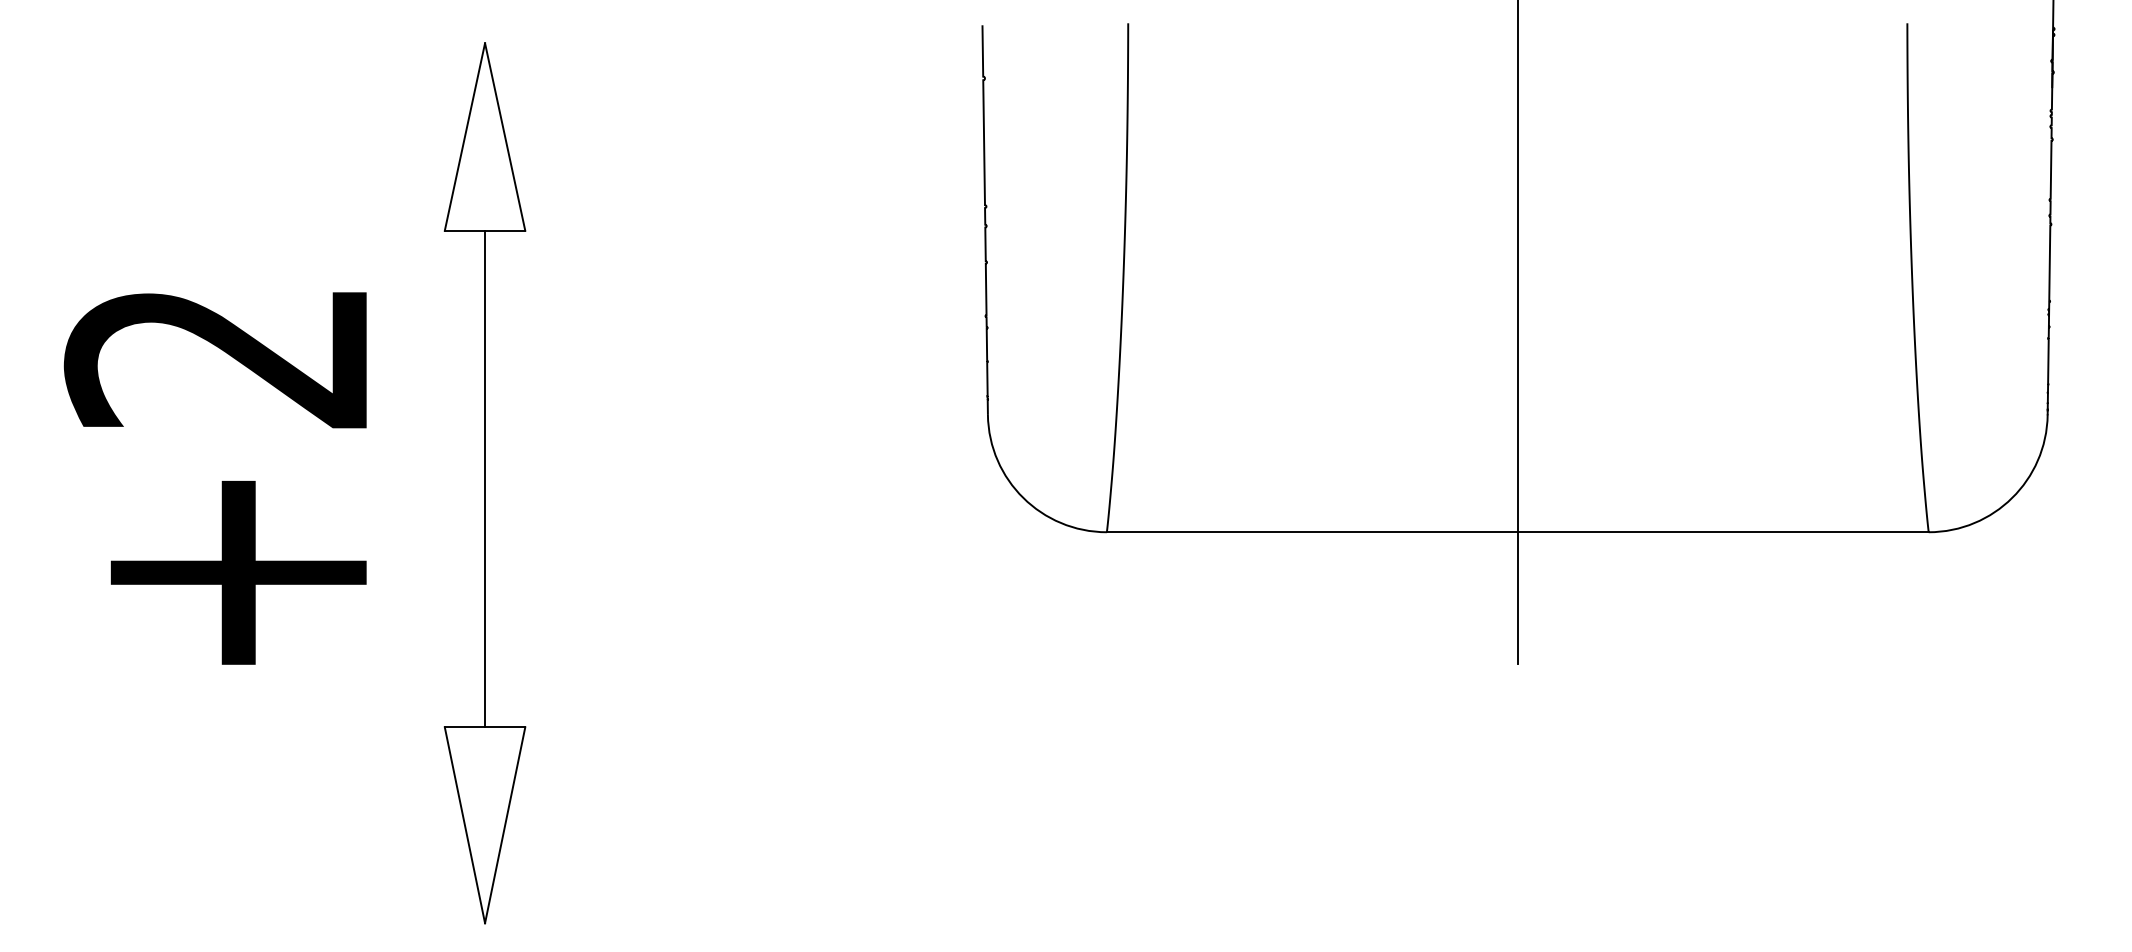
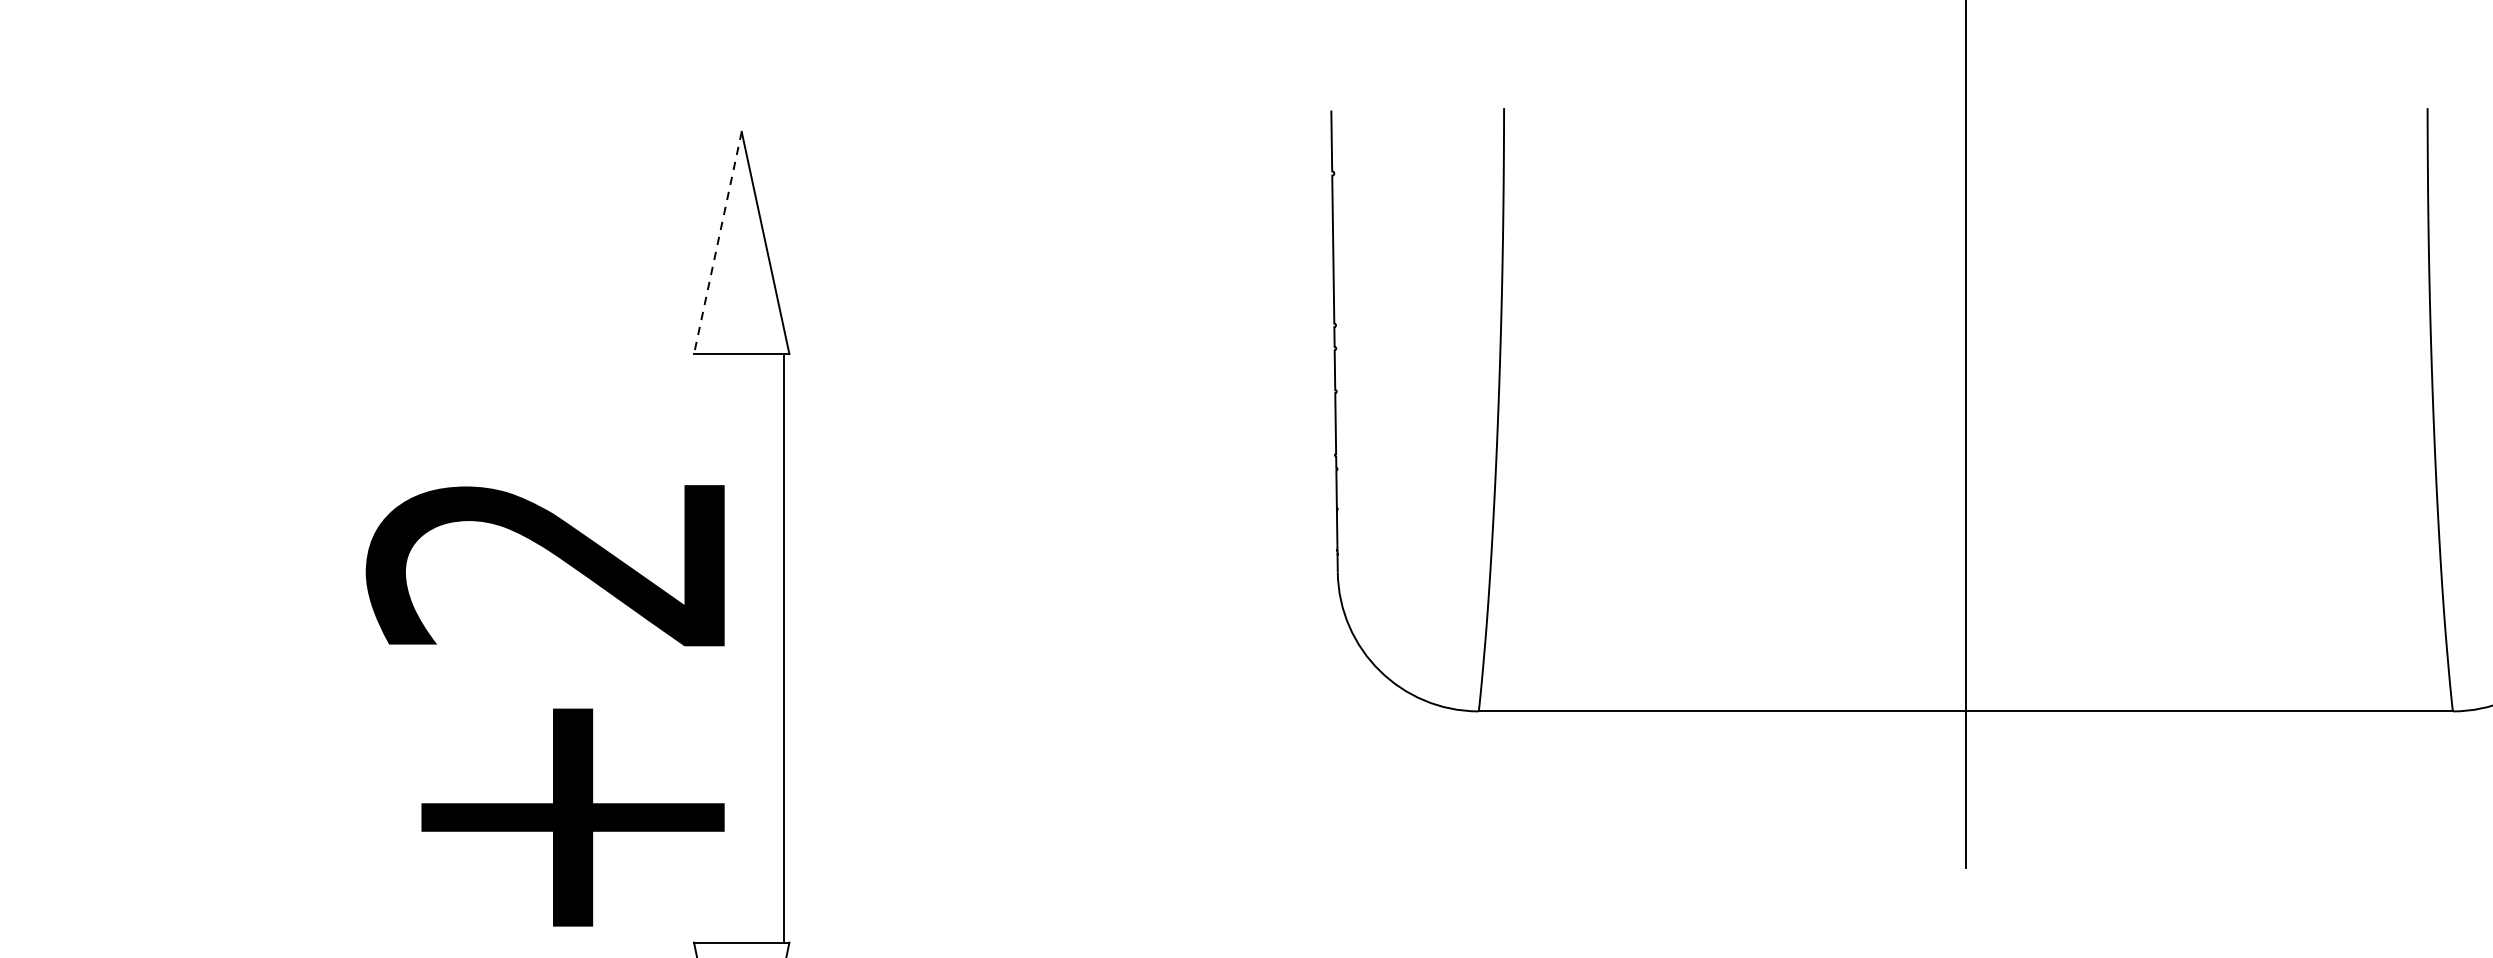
line: (464, 137) -> (717, 243), solid -> dashed
text: (214, 478) -> (544, 705), moved
line: (485, 478) -> (784, 647), moved

